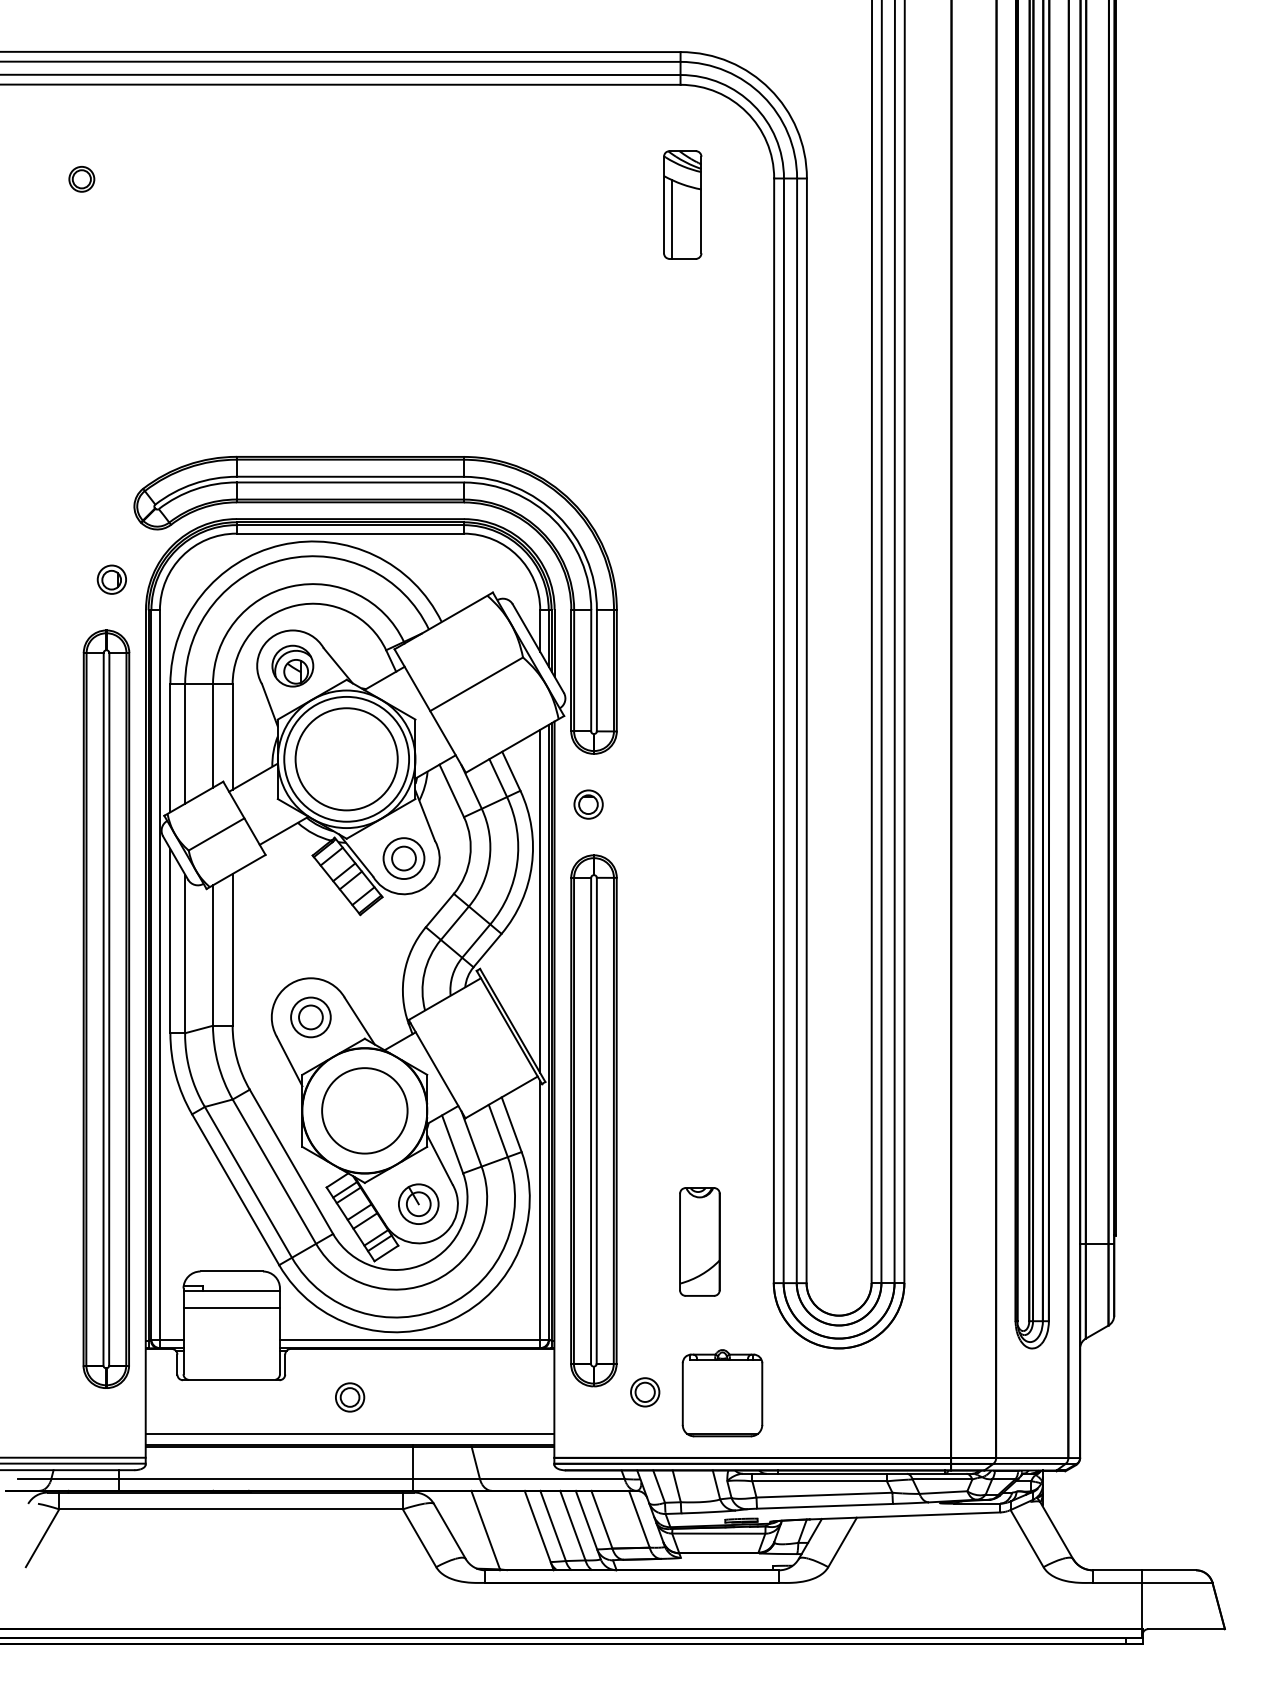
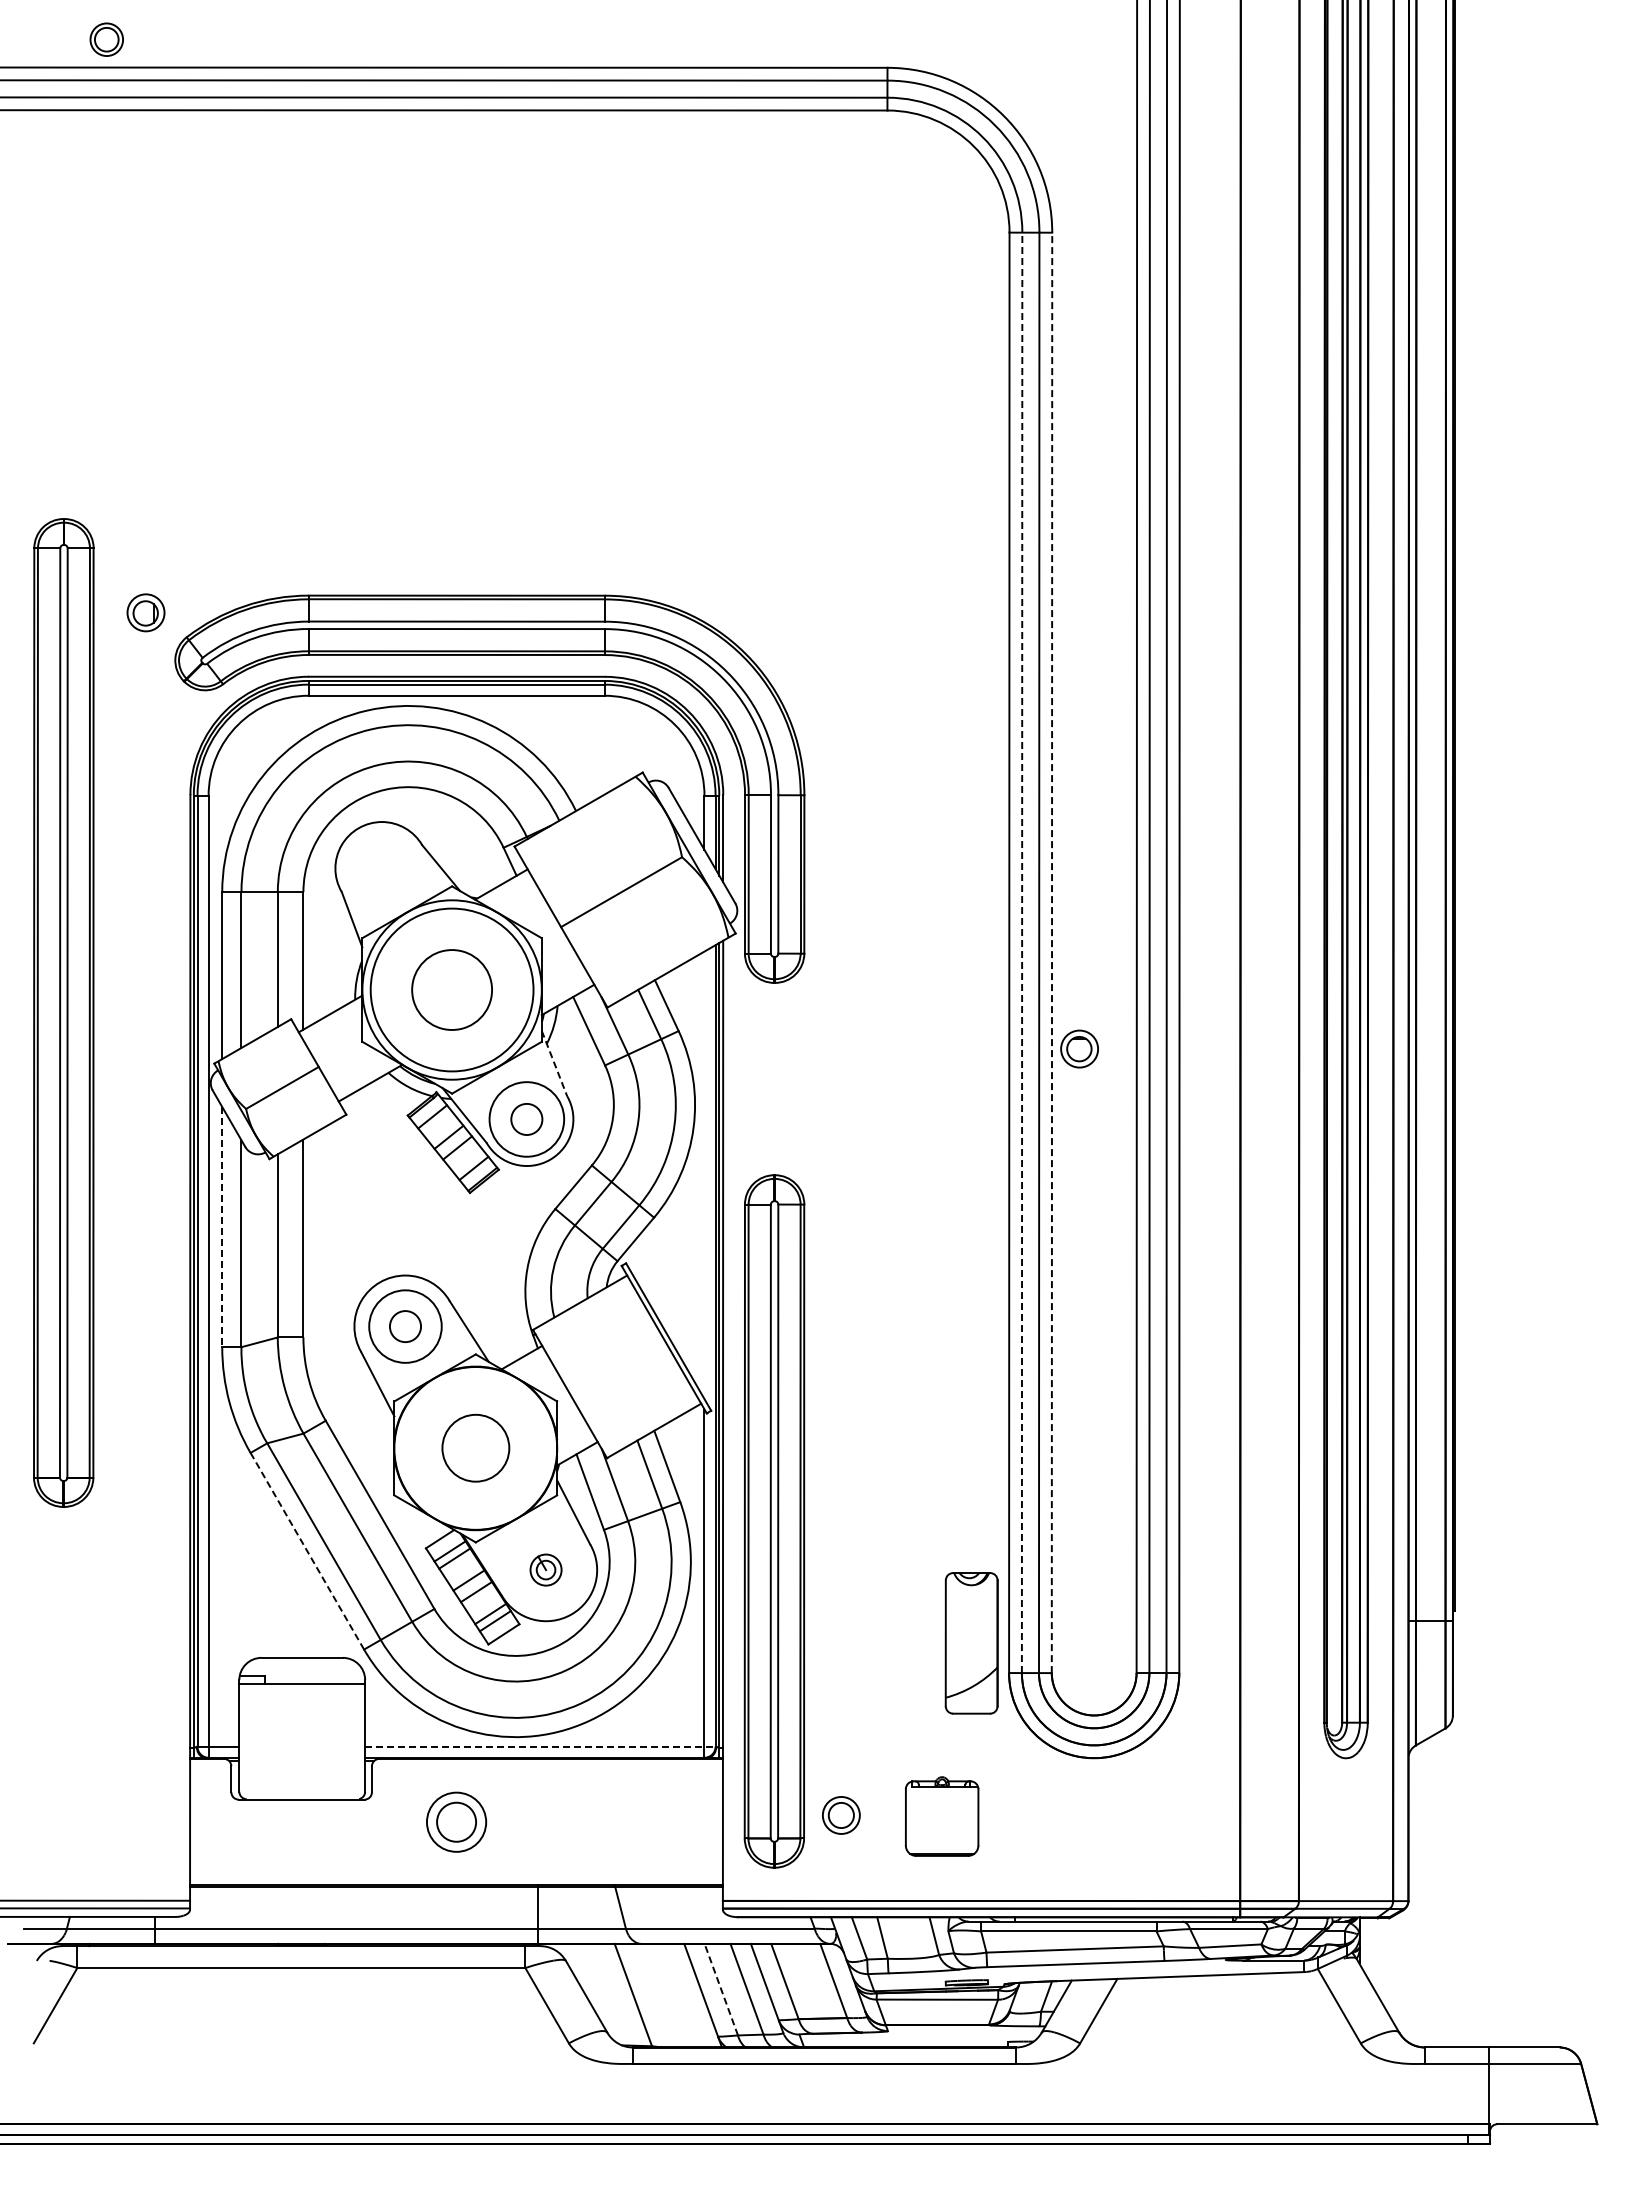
part: (81, 179) -> (106, 39), moved
part: (682, 205) -> (890, 267), removed
part: (111, 579) -> (145, 612), moved
part: (292, 666) -> (381, 868), removed
line: (784, 730) -> (1022, 952), solid -> dashed
line: (807, 730) -> (1052, 952), solid -> dashed
circle: (346, 758) -> (451, 989), size x0.6
part: (588, 804) -> (1079, 1048), moved
line: (425, 816) -> (554, 1064), solid -> dashed
circle: (403, 858) -> (526, 1119), size x1.4
line: (540, 900) -> (704, 1174), removed
line: (170, 941) -> (222, 1227), solid -> dashed
part: (106, 1008) -> (63, 1012), moved
circle: (310, 1017) -> (405, 1326), size x1.4
circle: (364, 1110) -> (475, 1447), size x0.6
part: (593, 1120) -> (774, 1521), moved
line: (235, 1189) -> (307, 1551), solid -> dashed
part: (418, 1203) -> (545, 1569), size x0.6
part: (699, 1242) -> (971, 1643), moved
line: (231, 1308) -> (302, 1705), removed
line: (414, 1339) -> (540, 1746), solid -> dashed
part: (721, 1393) -> (941, 1816), size x0.7
part: (350, 1396) -> (456, 1821), size x1.6
line: (350, 1433) -> (456, 1869), removed
line: (553, 1525) -> (721, 1989), solid -> dashed

